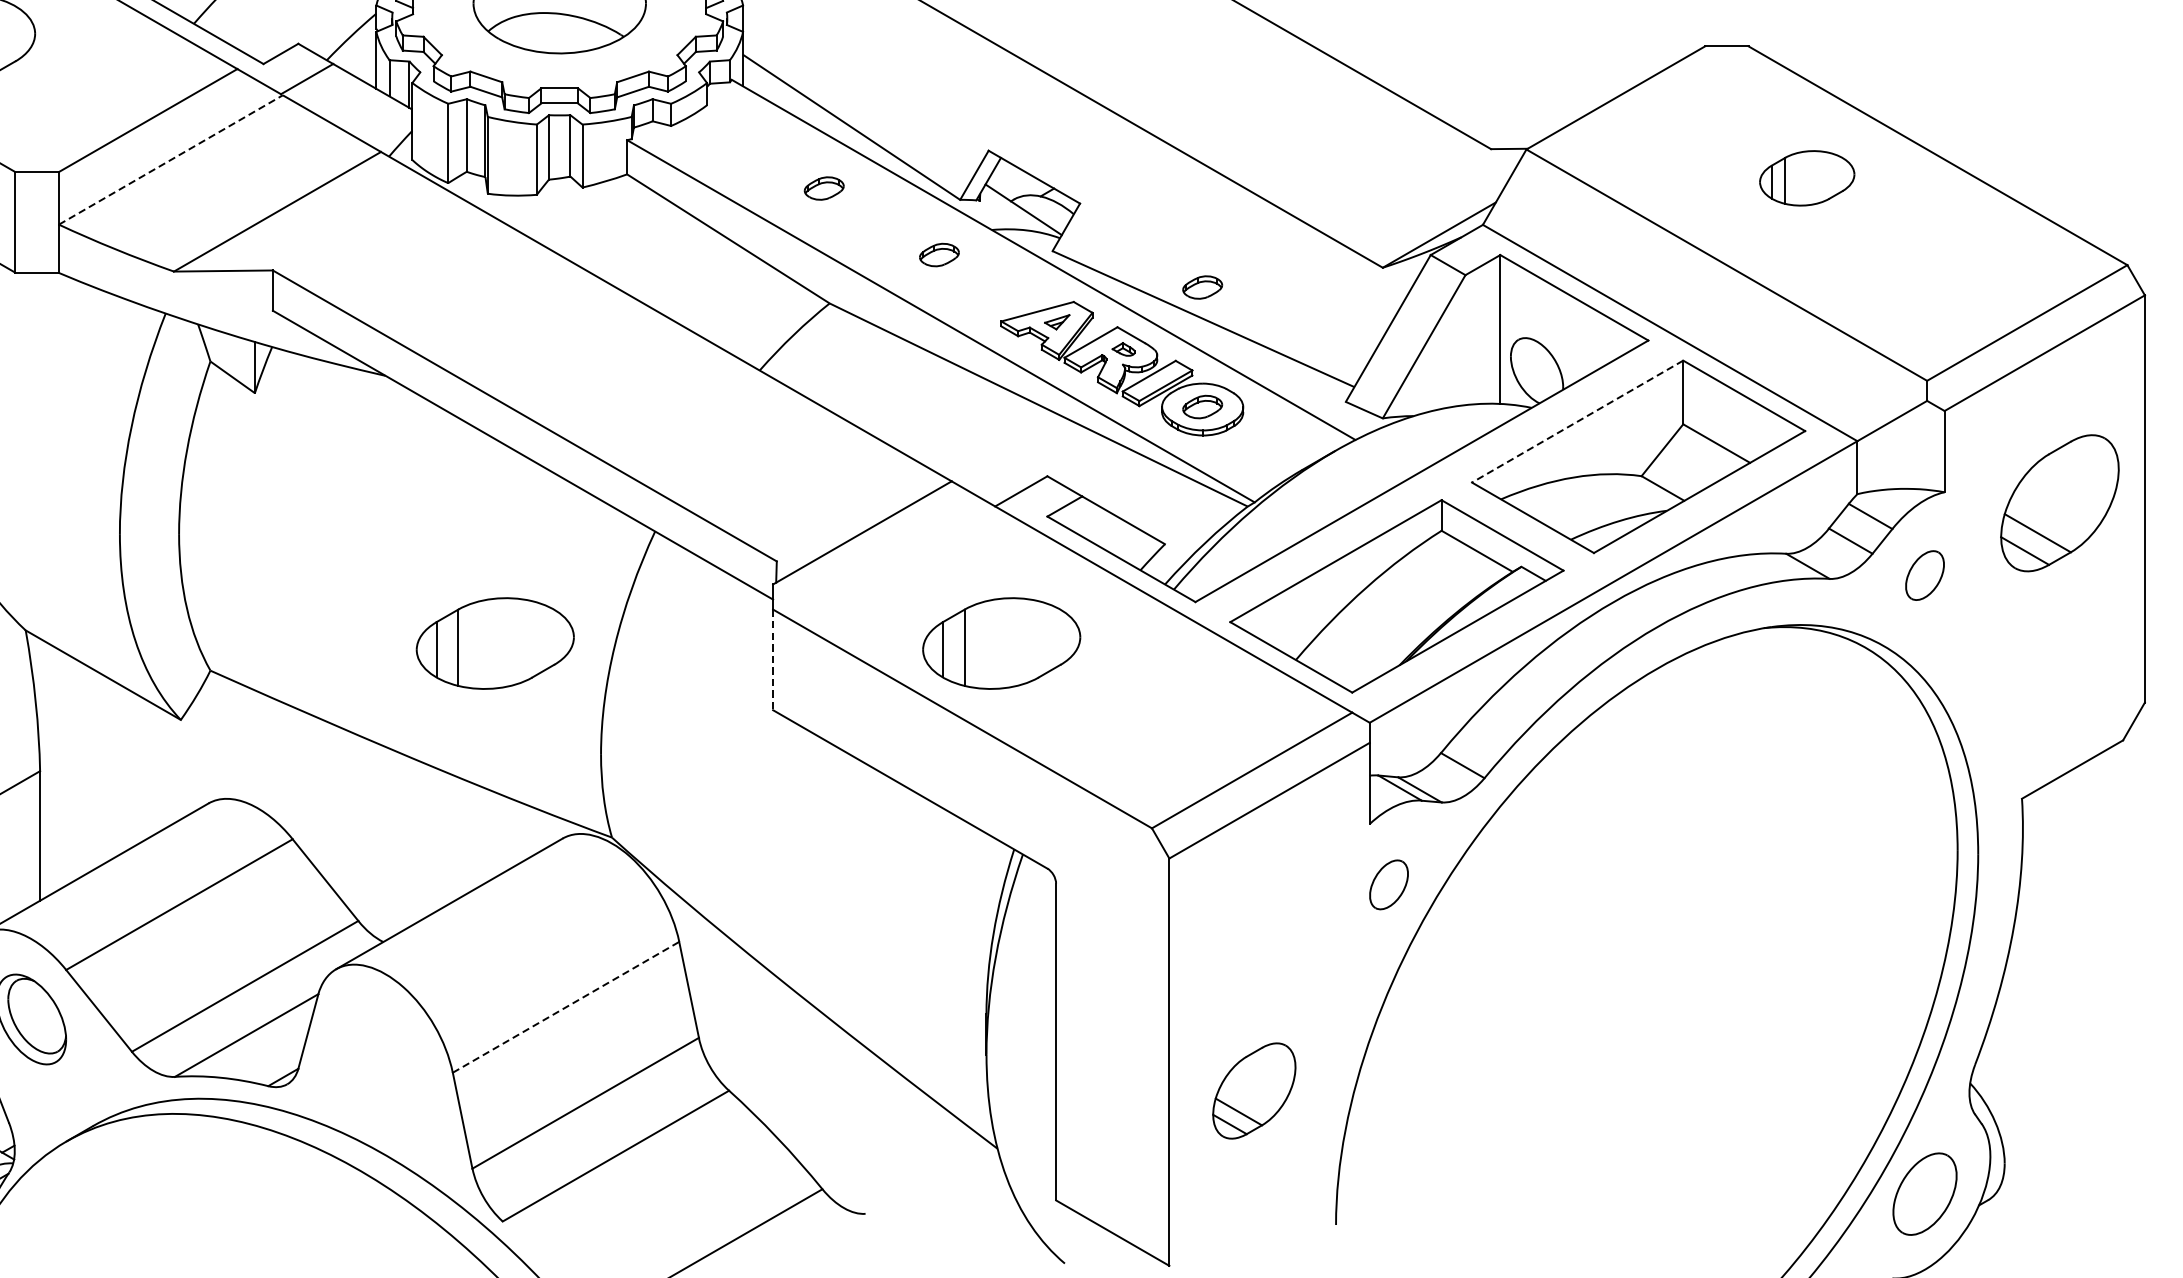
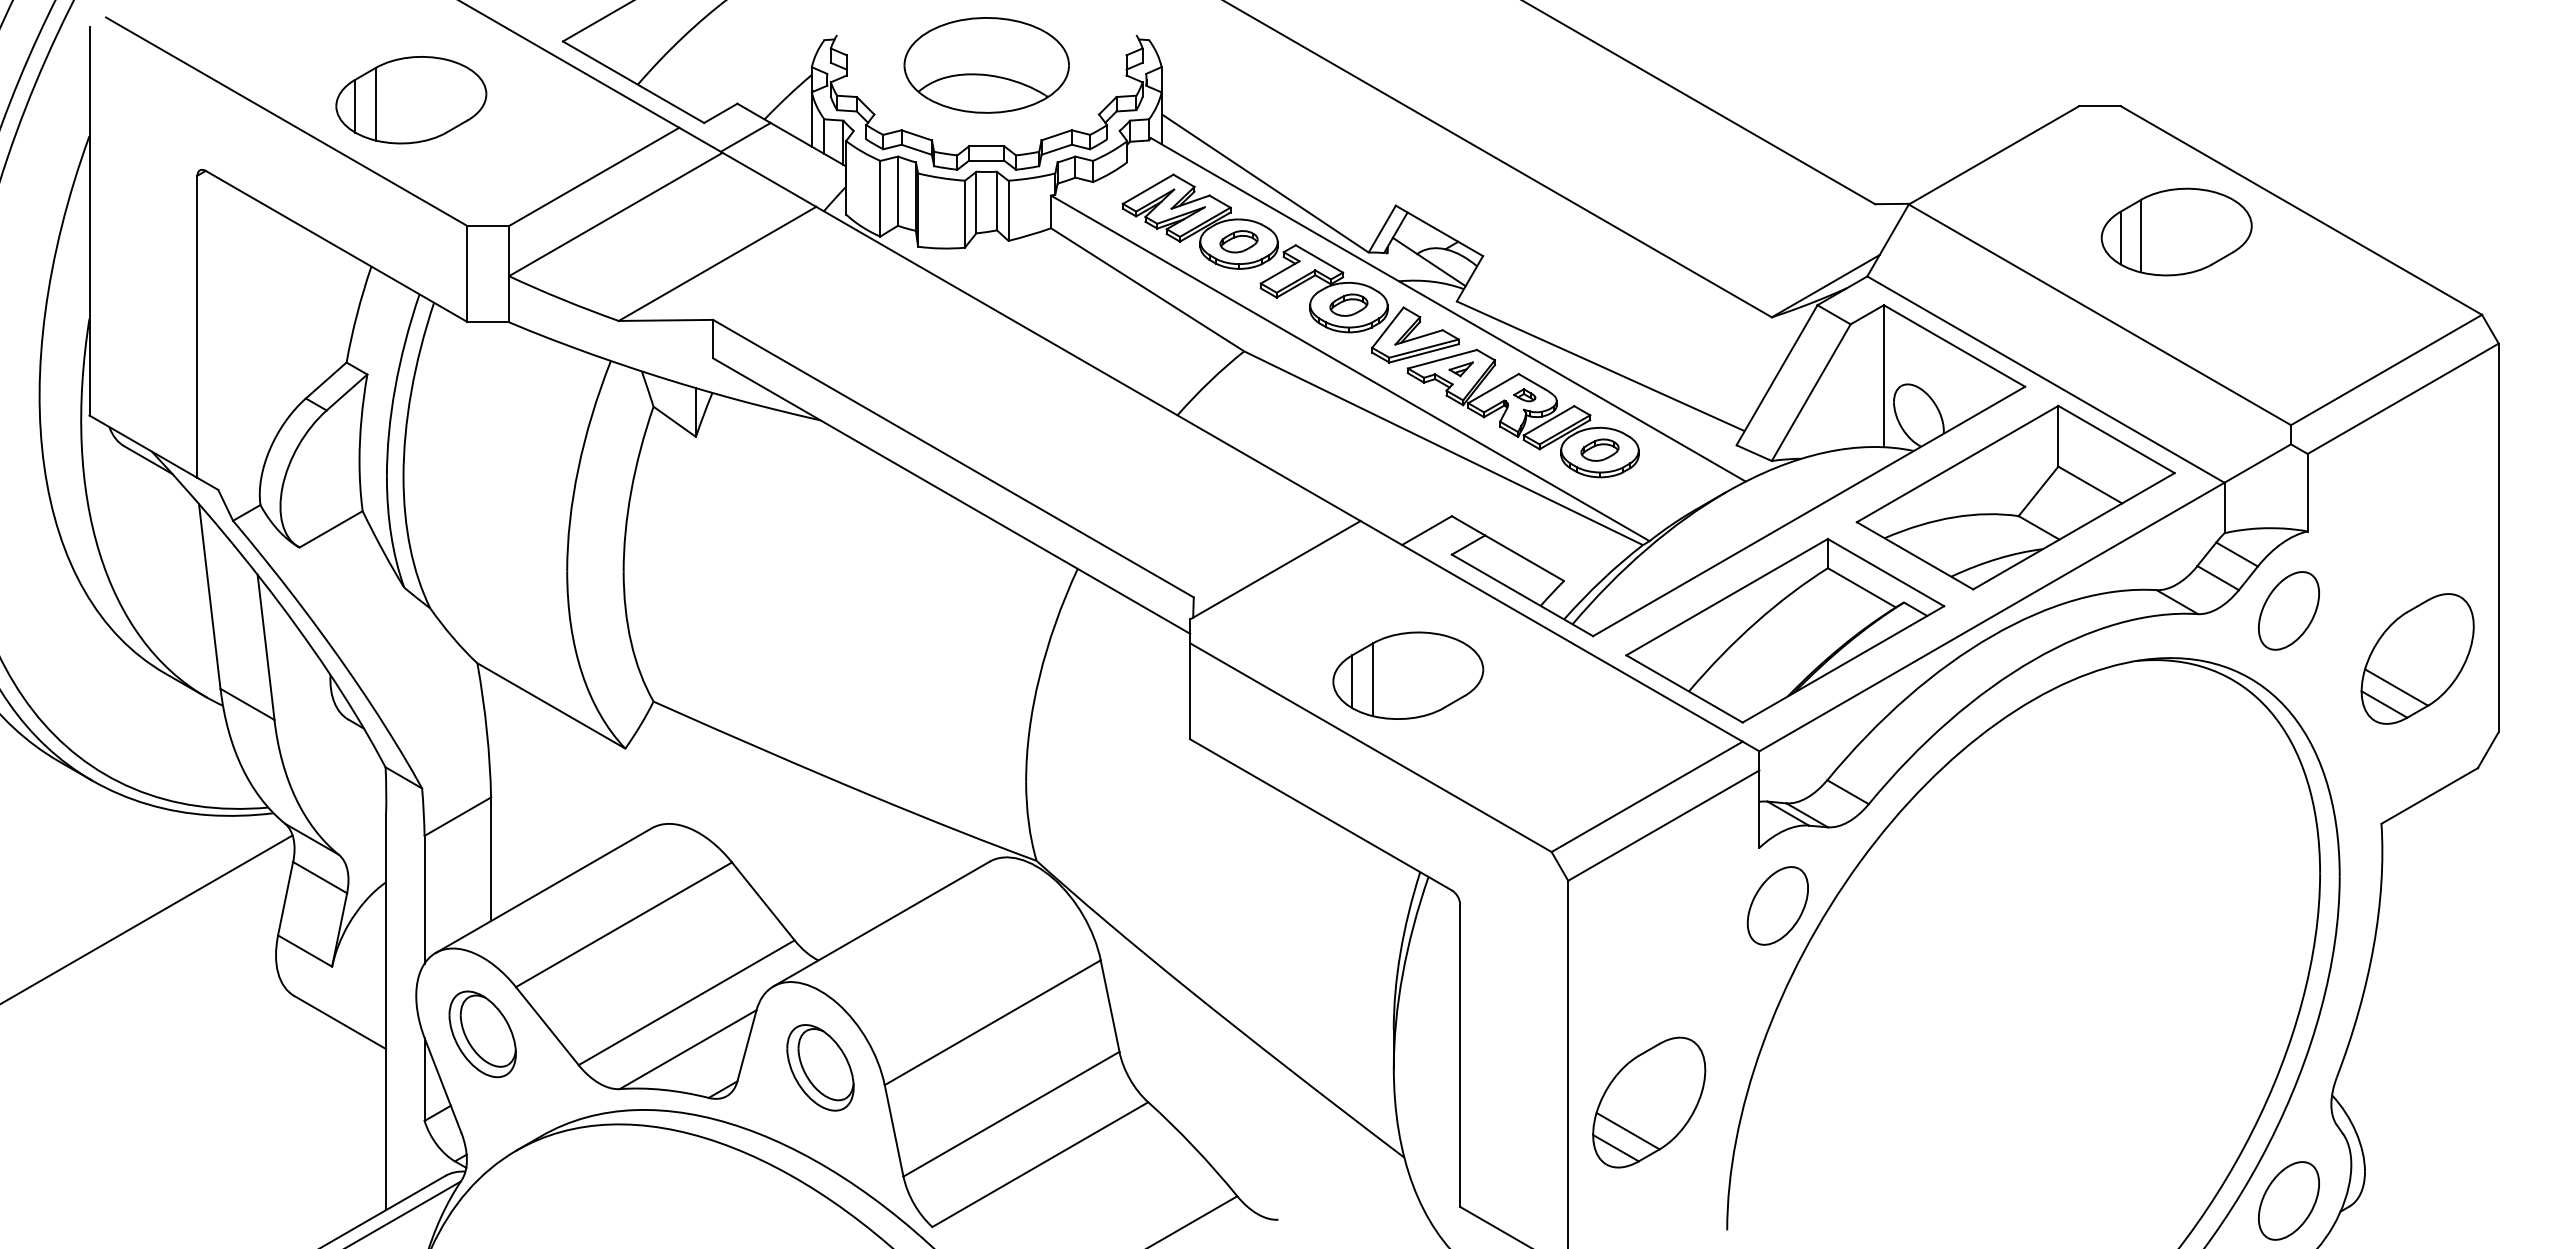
line: (171, 159) -> (616, 214), dashed -> solid
part: (1807, 177) -> (2176, 231), size x1.67
part: (878, 216) -> (1290, 268), added
part: (1202, 286) -> (1599, 335), removed
line: (1577, 422) -> (1957, 464), dashed -> solid
part: (2059, 502) -> (2417, 658), moved
part: (1924, 575) -> (2288, 610), size x1.67
part: (495, 643) -> (925, 675), removed
line: (773, 660) -> (1190, 691), dashed -> solid
part: (1388, 884) -> (1777, 905), size x1.67
line: (565, 1007) -> (992, 1022), dashed -> solid
part: (385, 1054) -> (820, 1067), added
part: (1254, 1090) -> (1649, 1102), size x1.43

